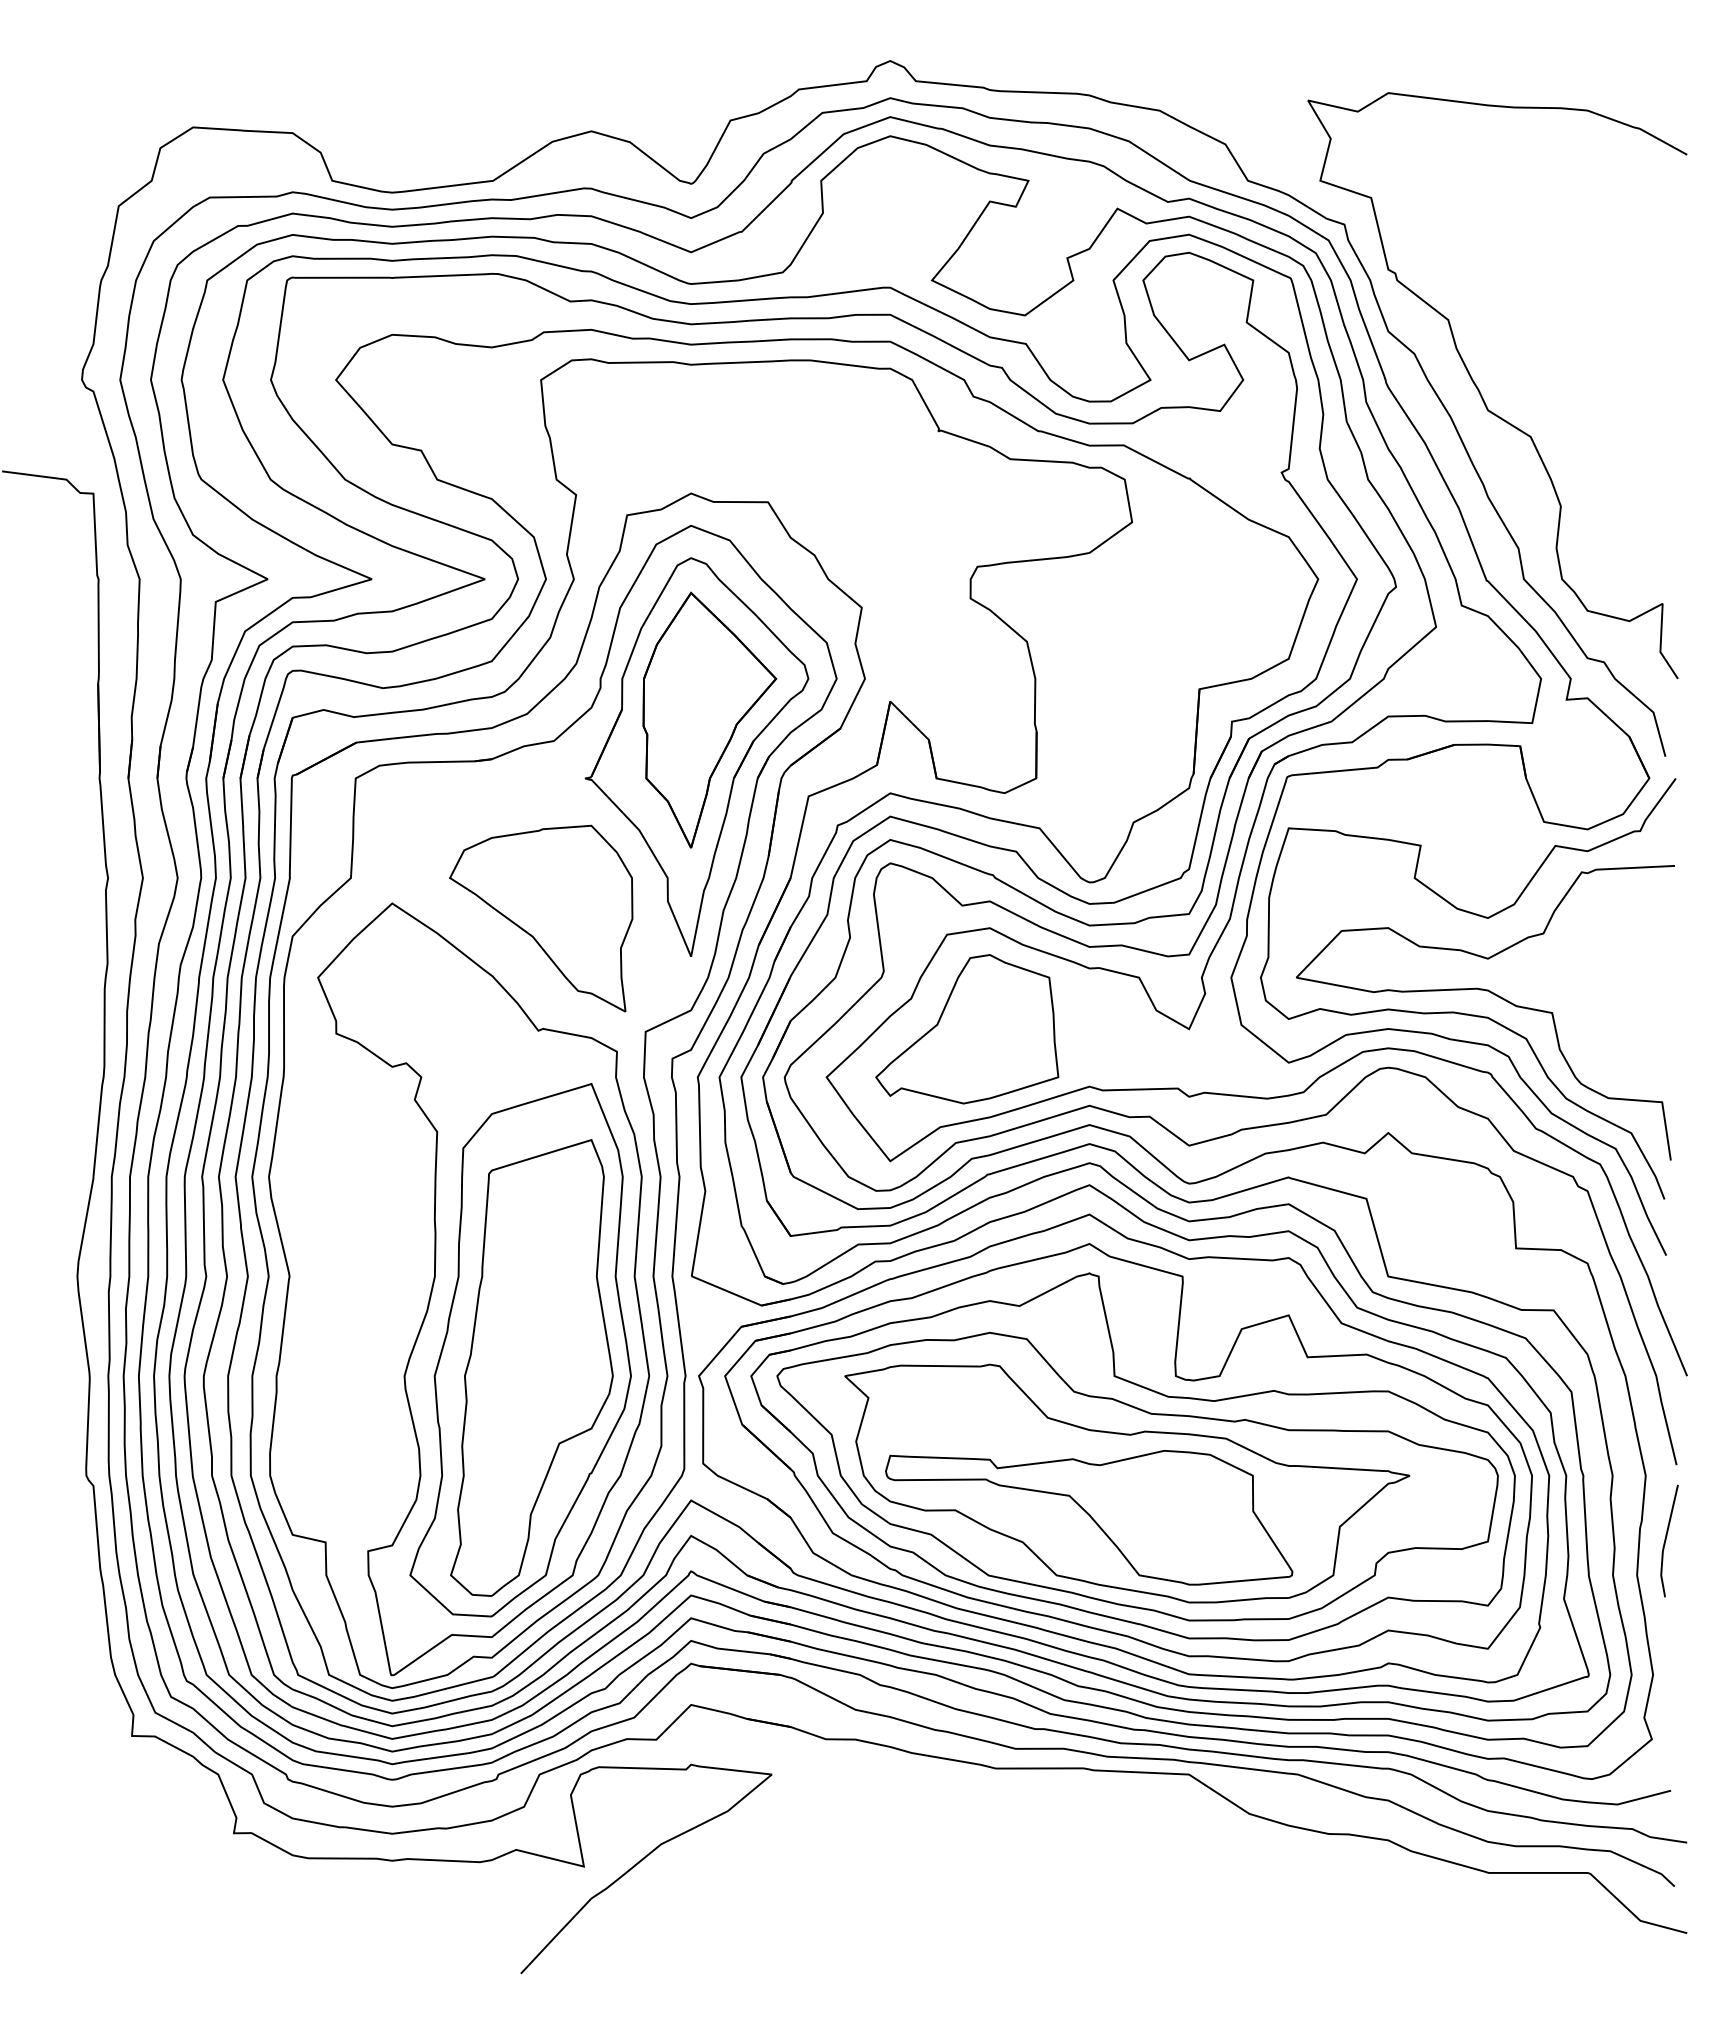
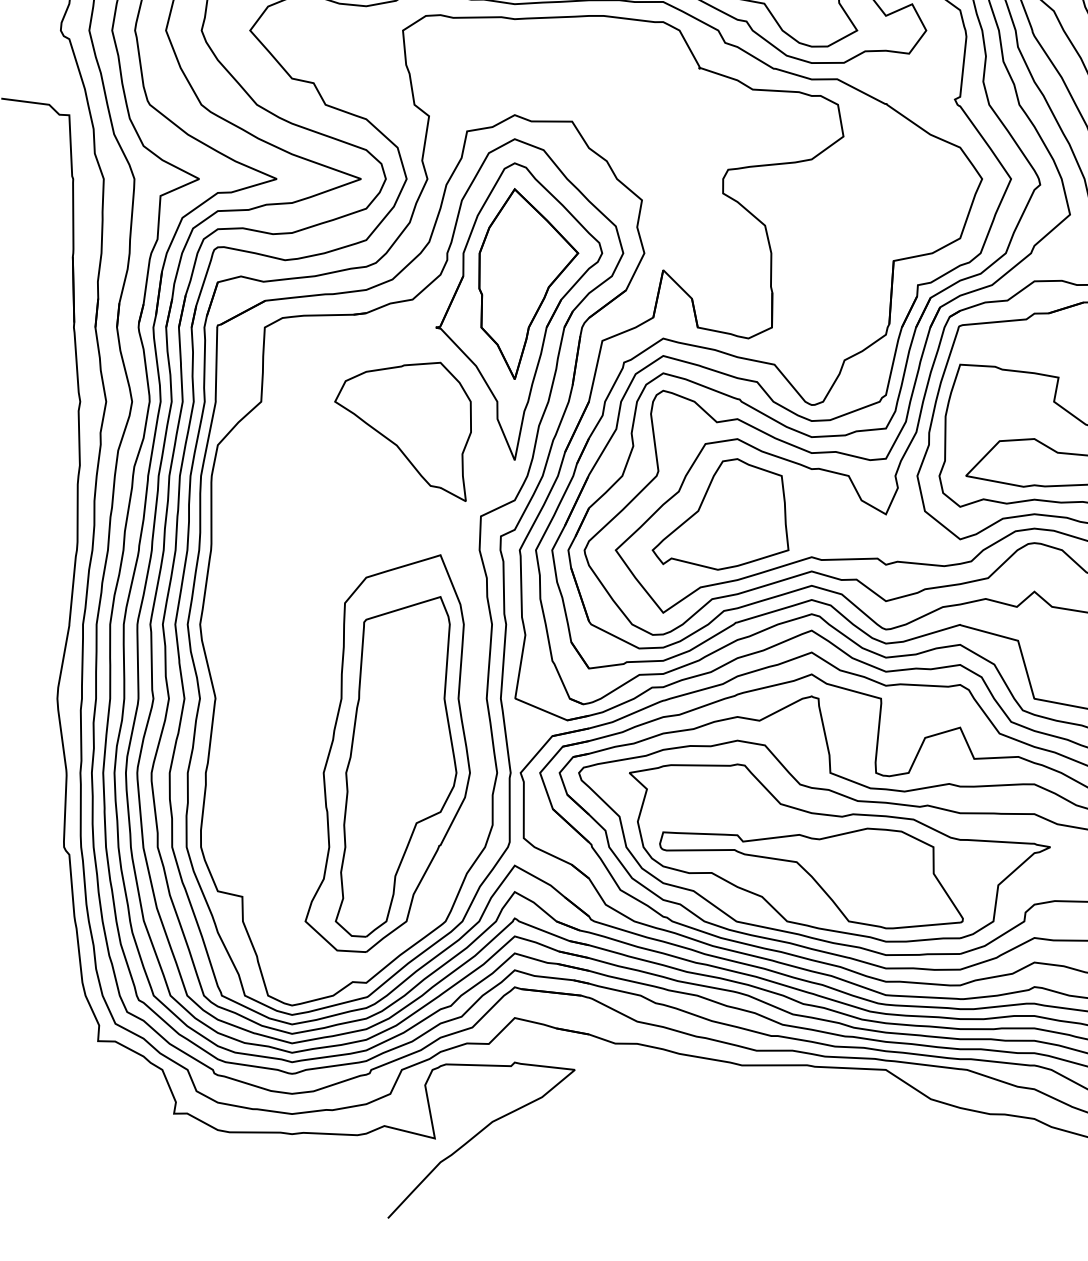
part: (483, 1289) -> (360, 708), removed

